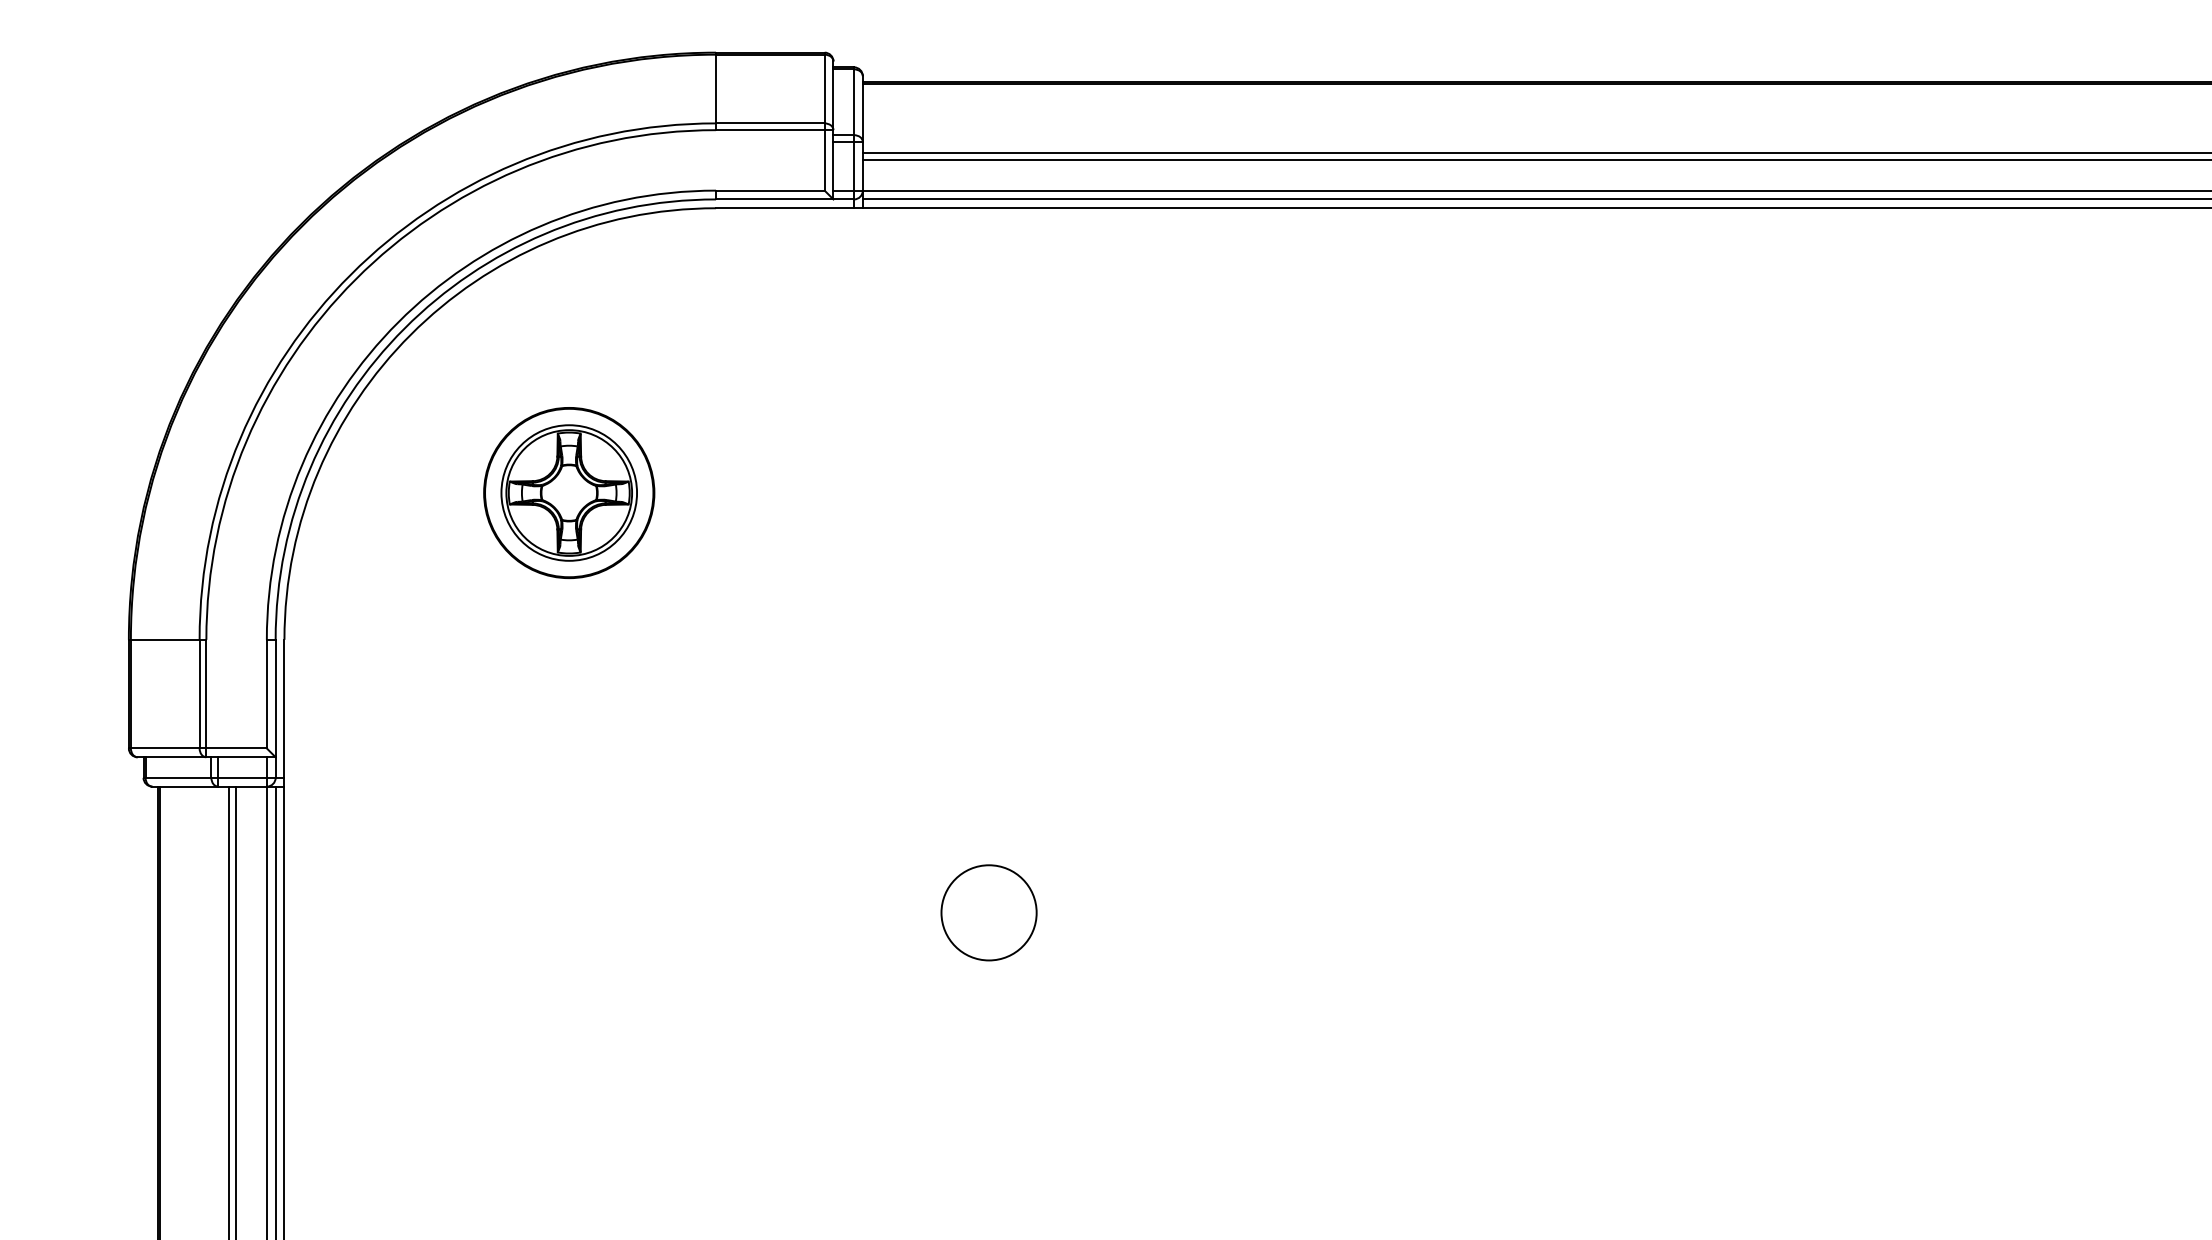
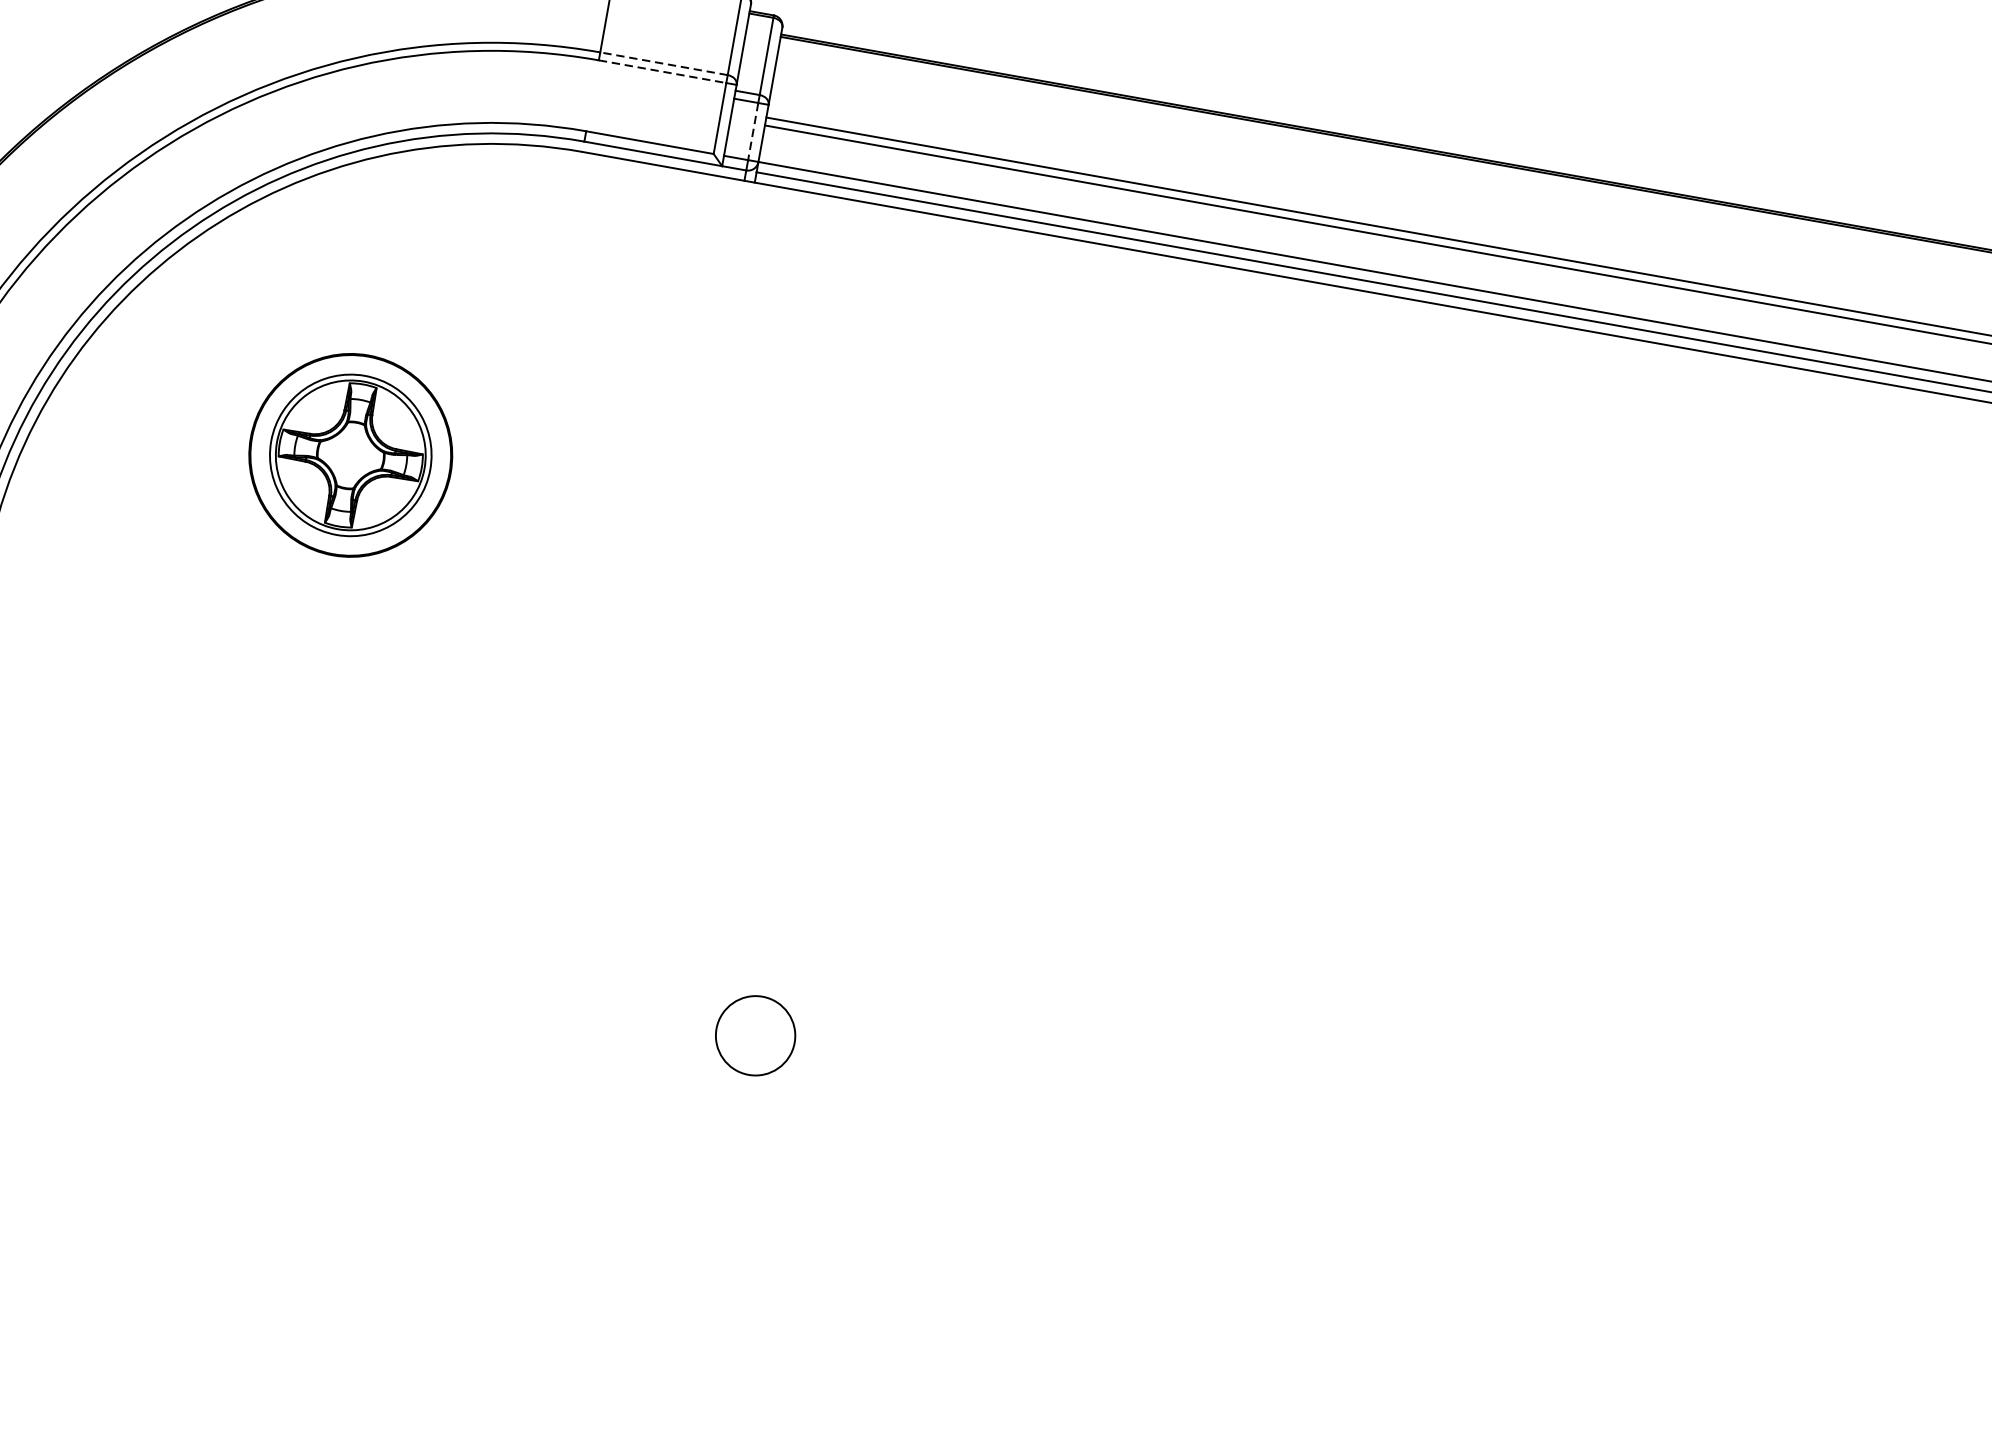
line: (769, 123) -> (662, 63), solid -> dashed
line: (770, 130) -> (662, 72), solid -> dashed
line: (854, 166) -> (753, 131), solid -> dashed
circle: (988, 912) -> (755, 1035), size x0.7

